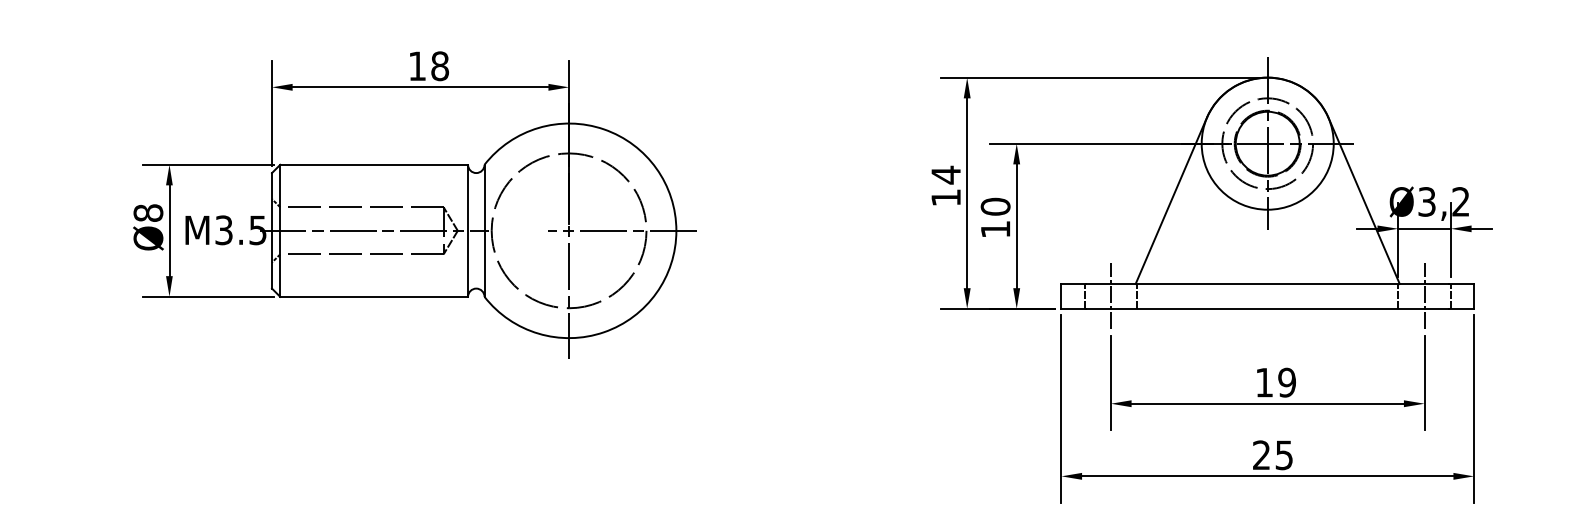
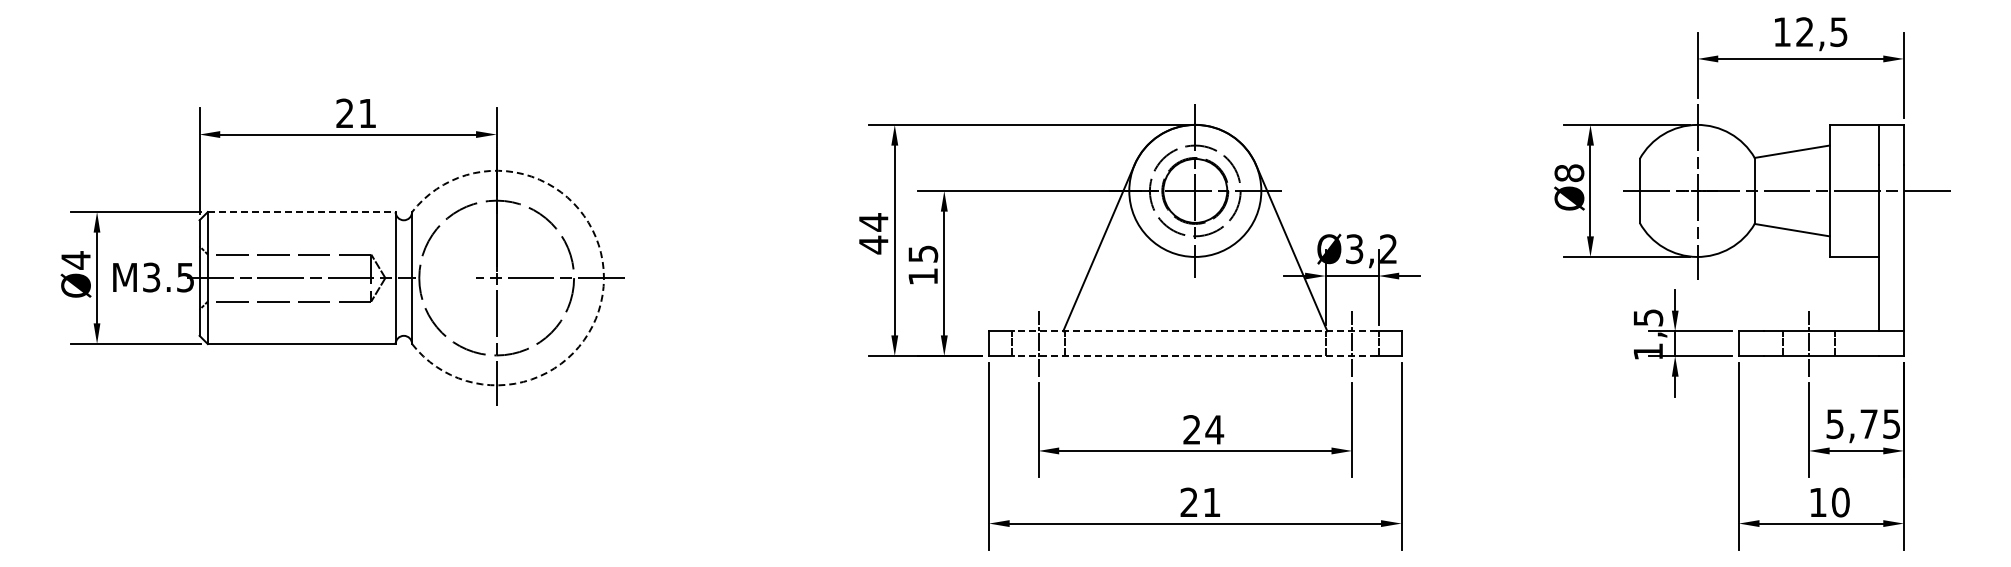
text: (428, 66) -> (356, 113), 18 -> 21
line: (373, 165) -> (301, 212), solid -> dashed
text: (945, 197) -> (873, 244), 14 -> 44
text: (995, 206) -> (923, 253), 10 -> 15
text: (147, 213) -> (75, 260), Ø8 -> Ø4
arc: (675, 231) -> (603, 278), solid -> dashed
line: (1267, 284) -> (1195, 331), solid -> dashed
line: (1267, 309) -> (1195, 356), solid -> dashed
text: (1275, 382) -> (1203, 429), 19 -> 24
text: (1283, 455) -> (1211, 502), 25 -> 21

